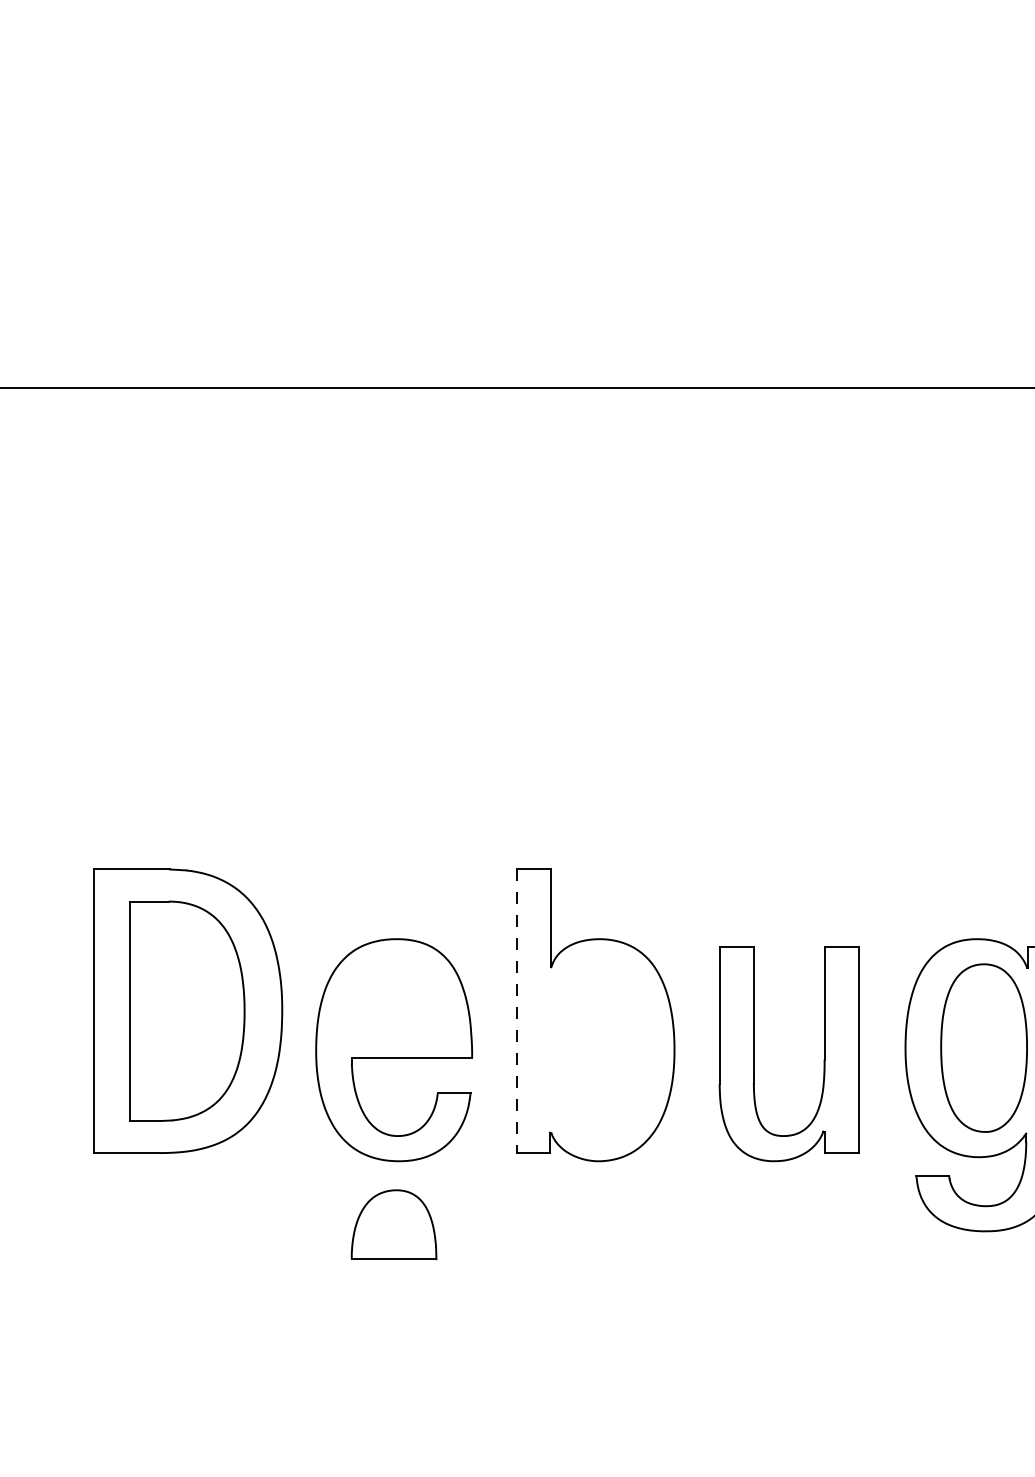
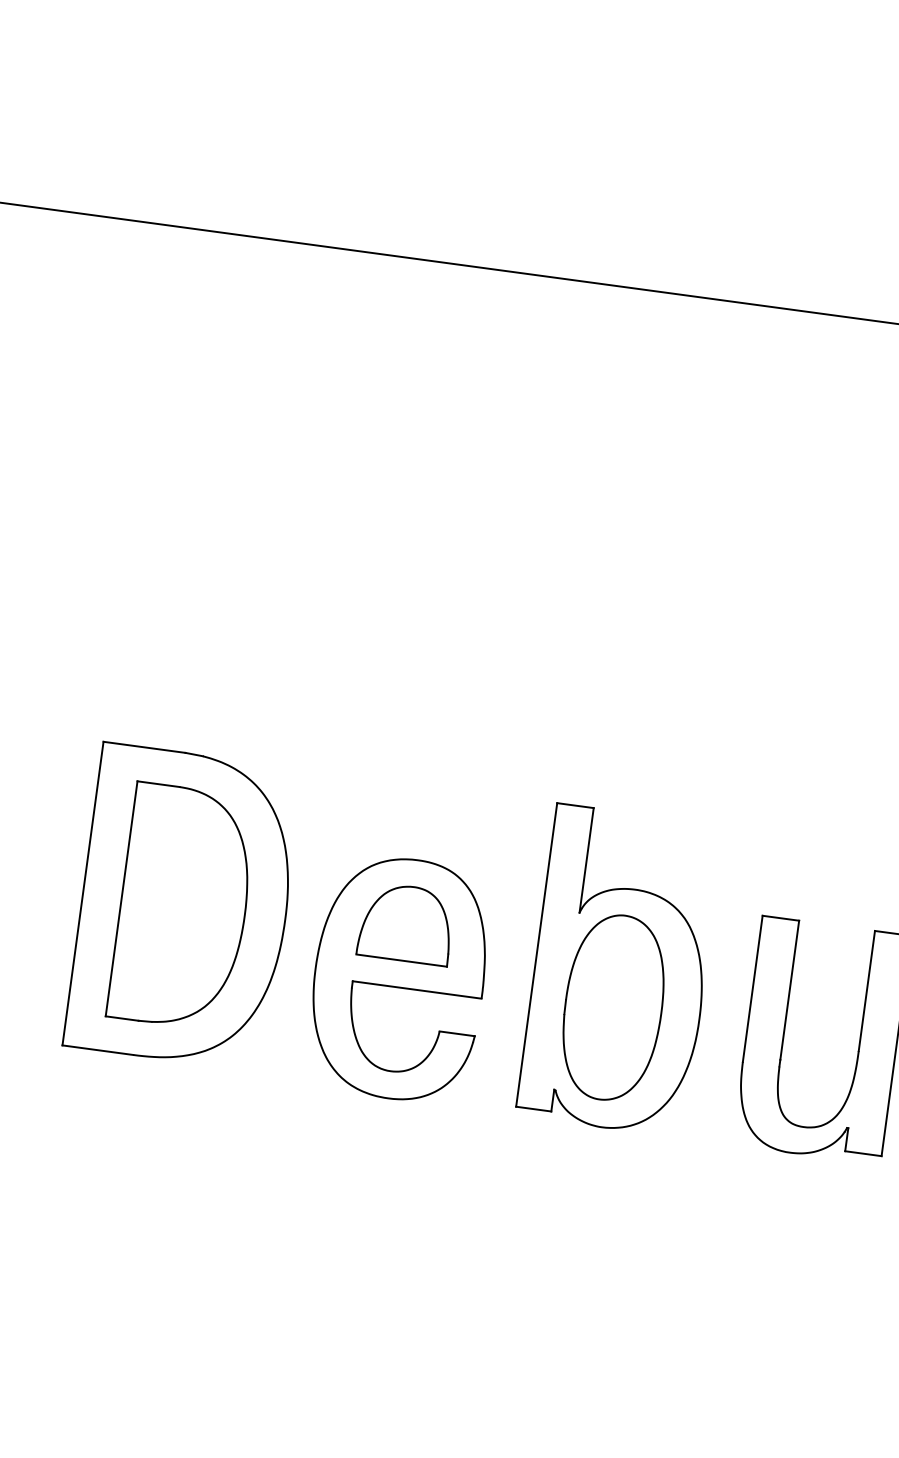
line: (517, 1011) -> (536, 955), dashed -> solid
part: (593, 1049) -> (612, 1006), added
part: (393, 1224) -> (406, 923), moved

